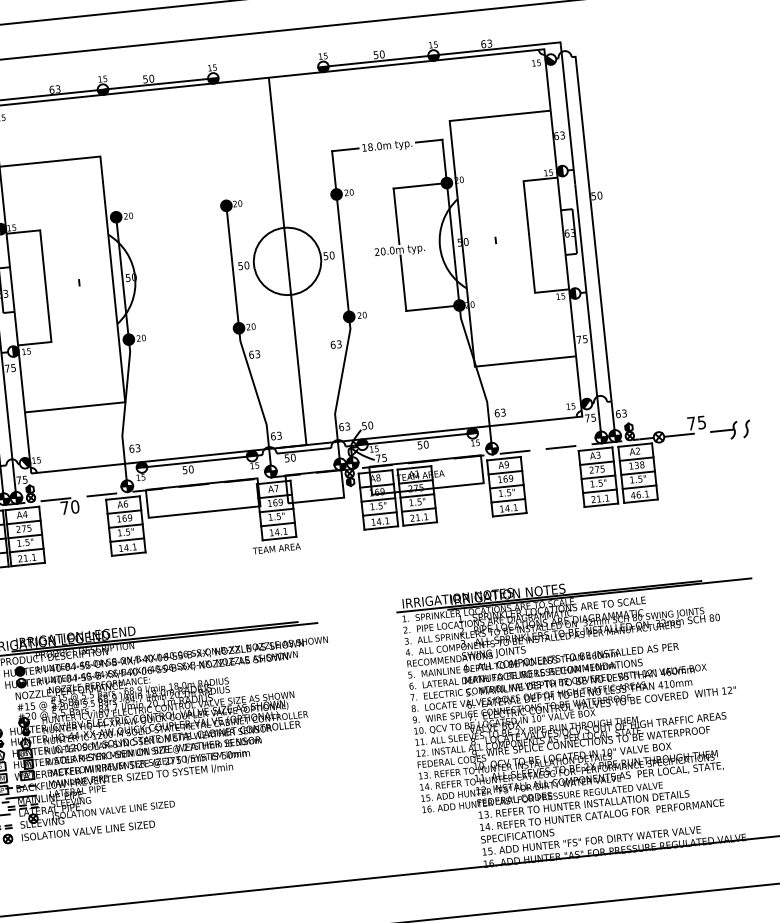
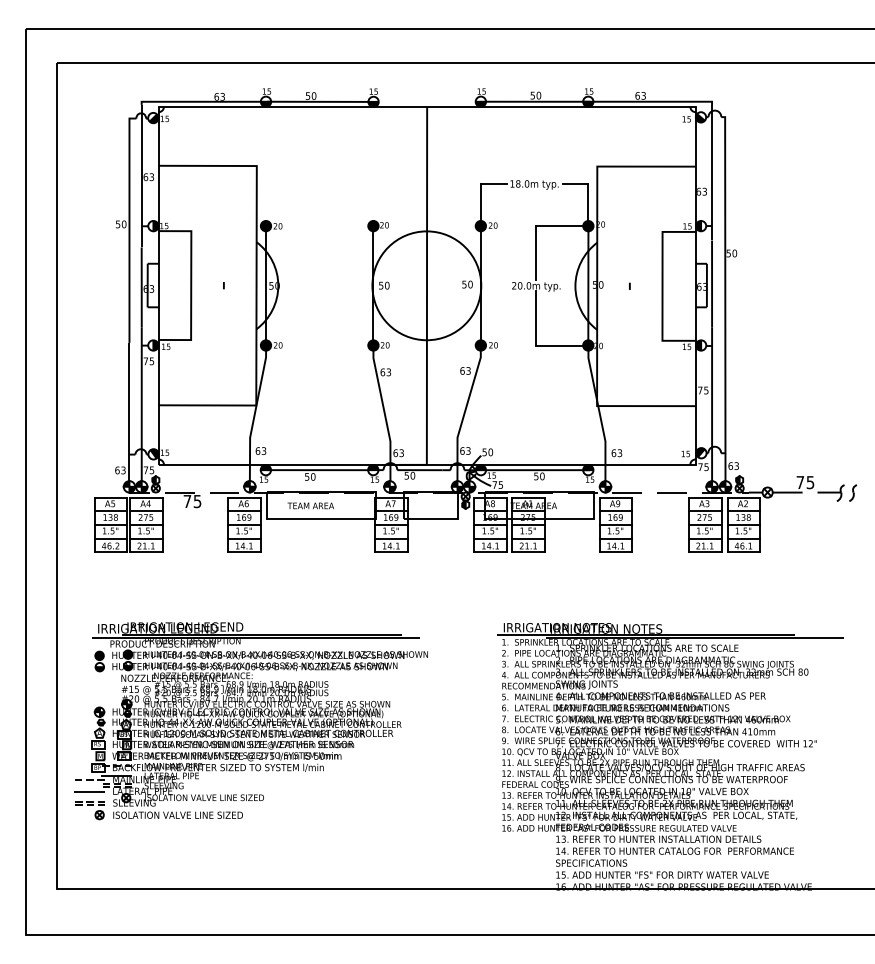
circle: (287, 261) -> (426, 285), size x1.67
text: (75, 506) -> (197, 501), 70 -> 75
text: (276, 548) -> (310, 505), moved

